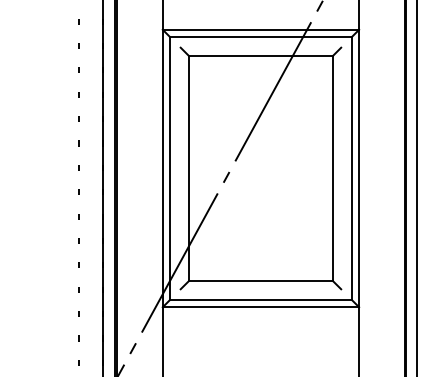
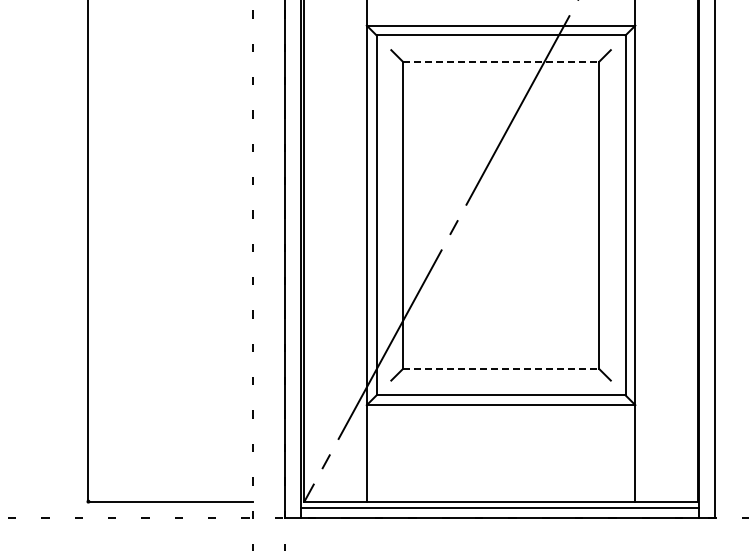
line: (261, 56) -> (501, 61), solid -> dashed
line: (261, 281) -> (501, 369), solid -> dashed

